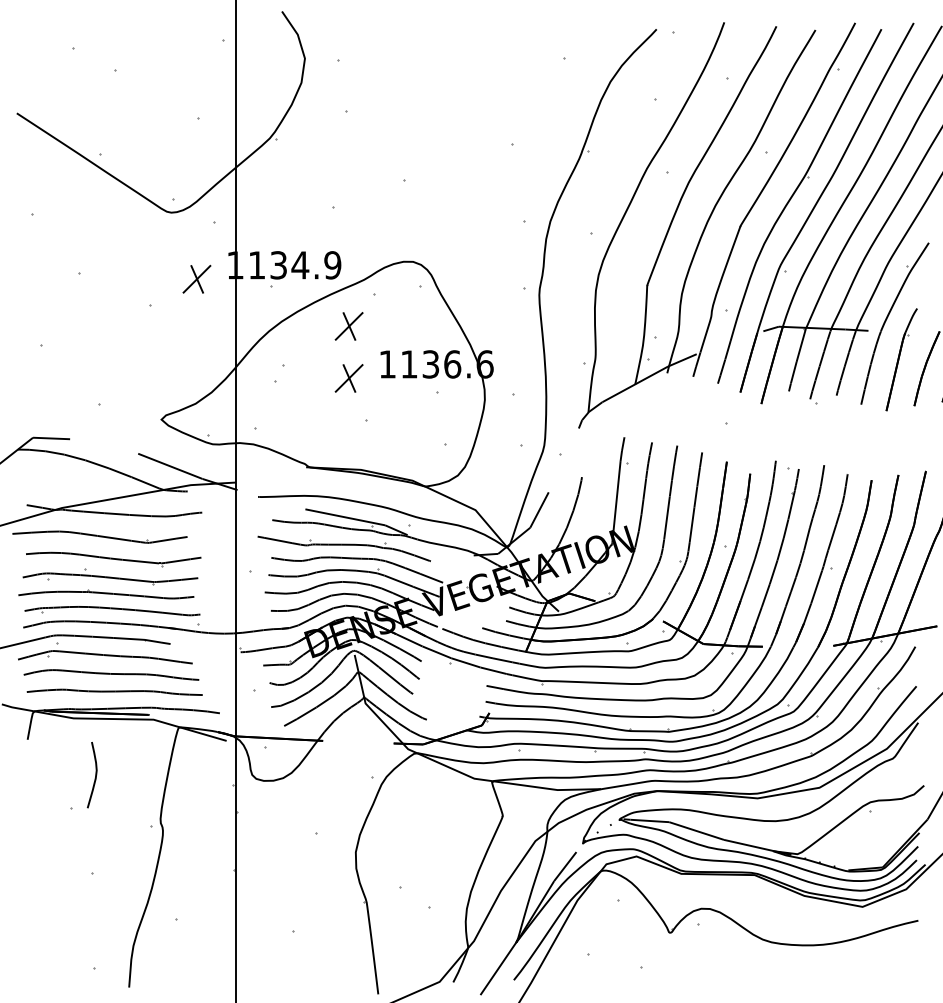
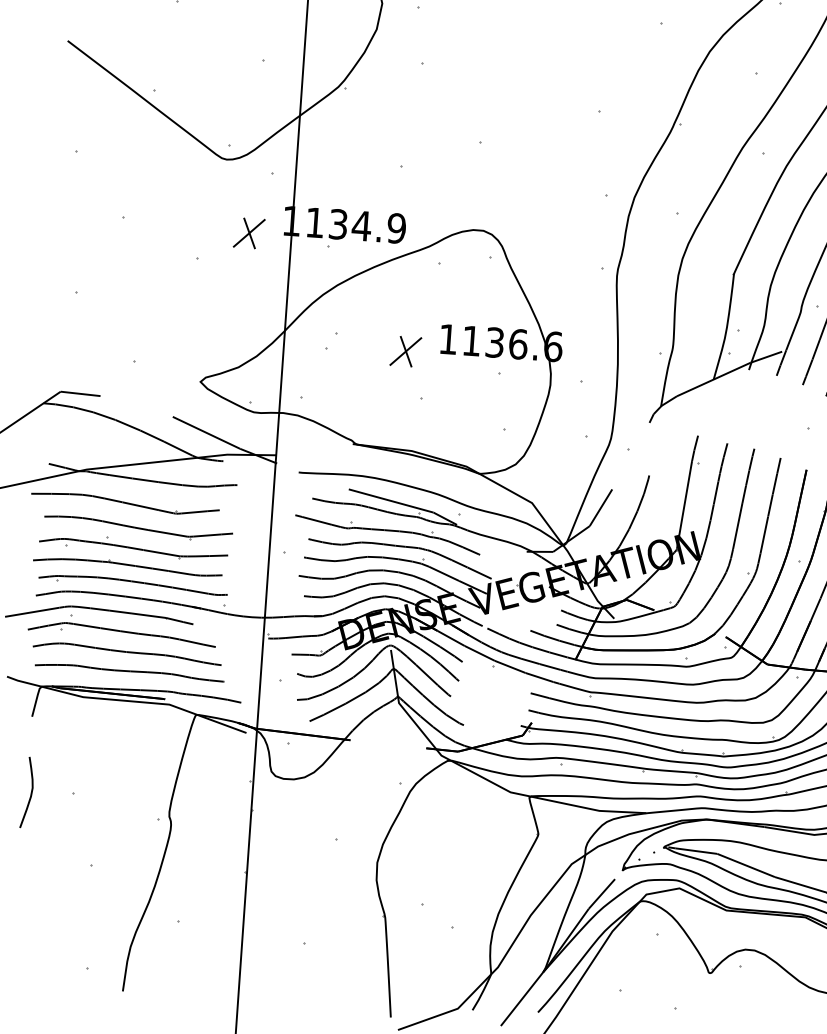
part: (348, 326) -> (409, 295), removed
curve: (95, 775) -> (30, 793), moved

